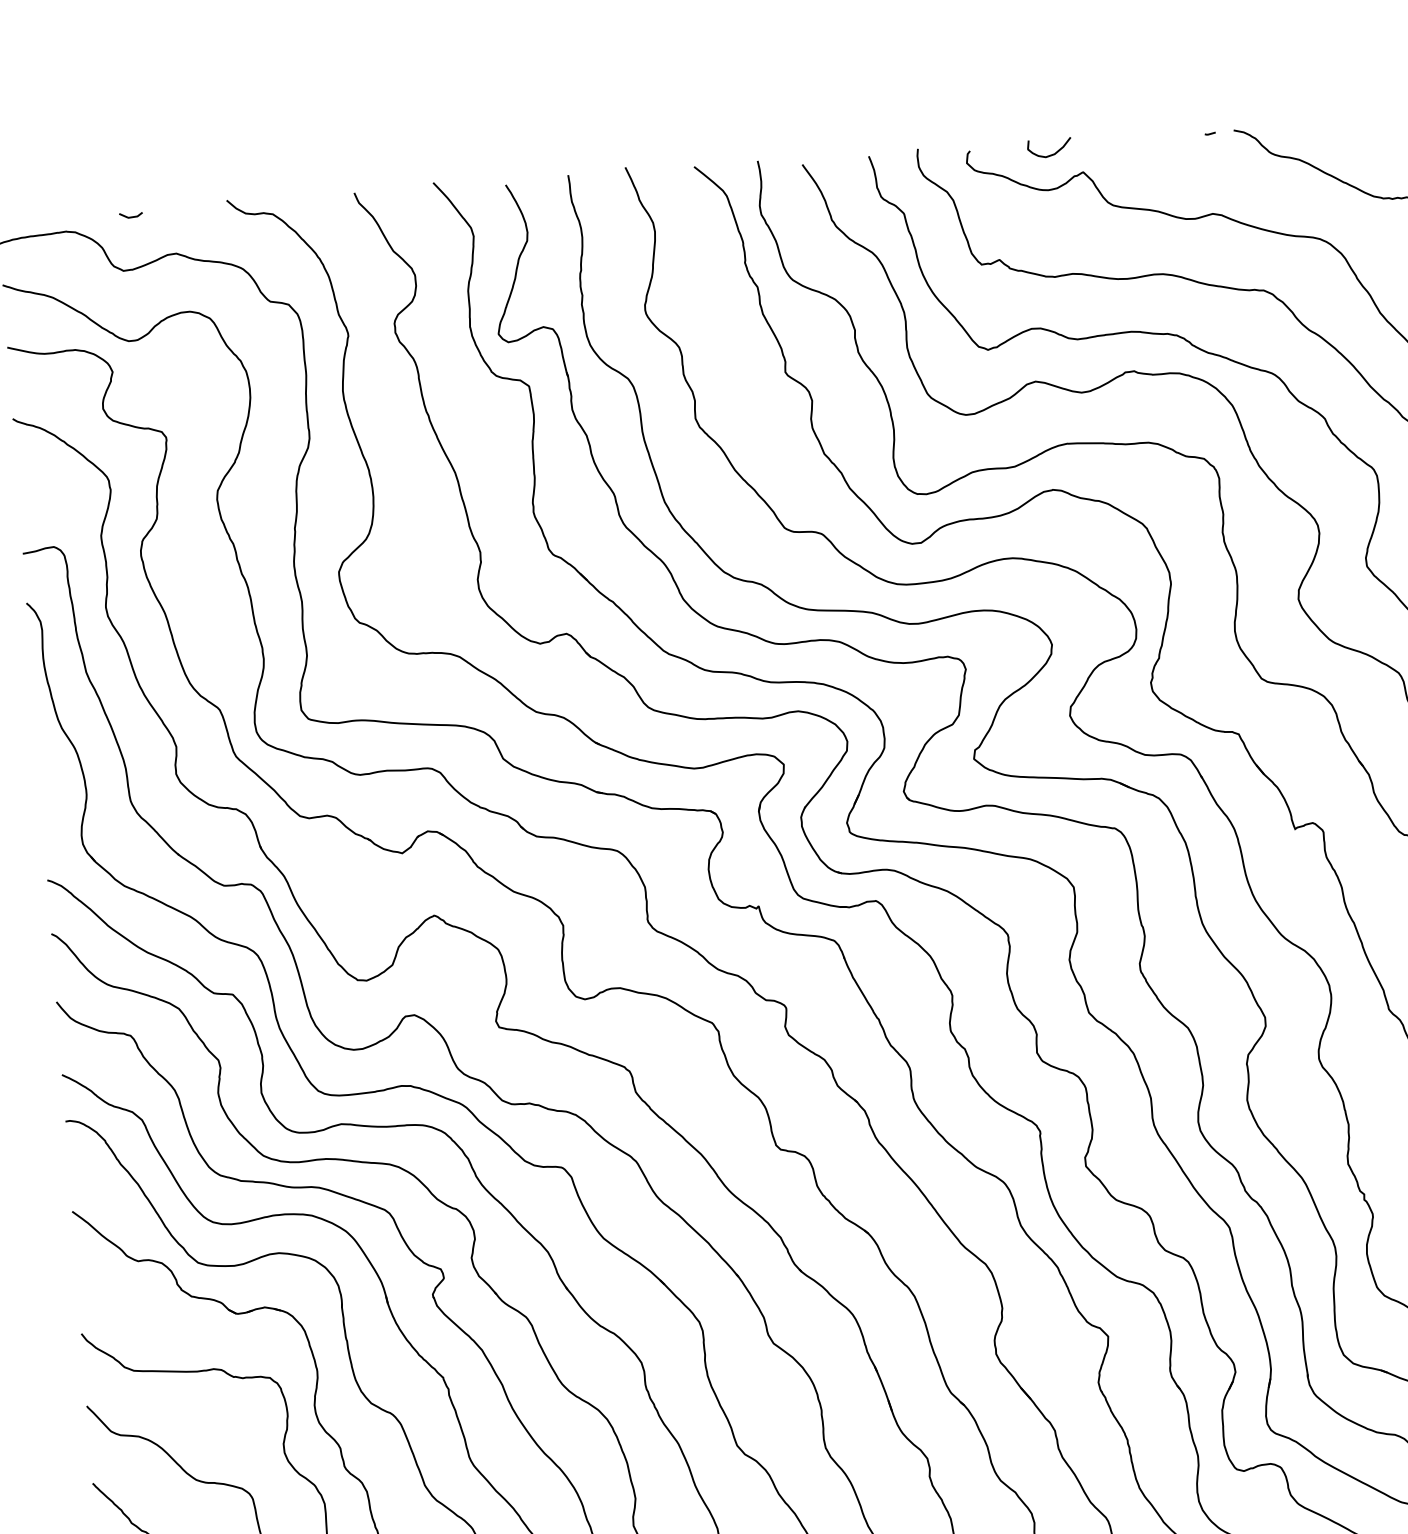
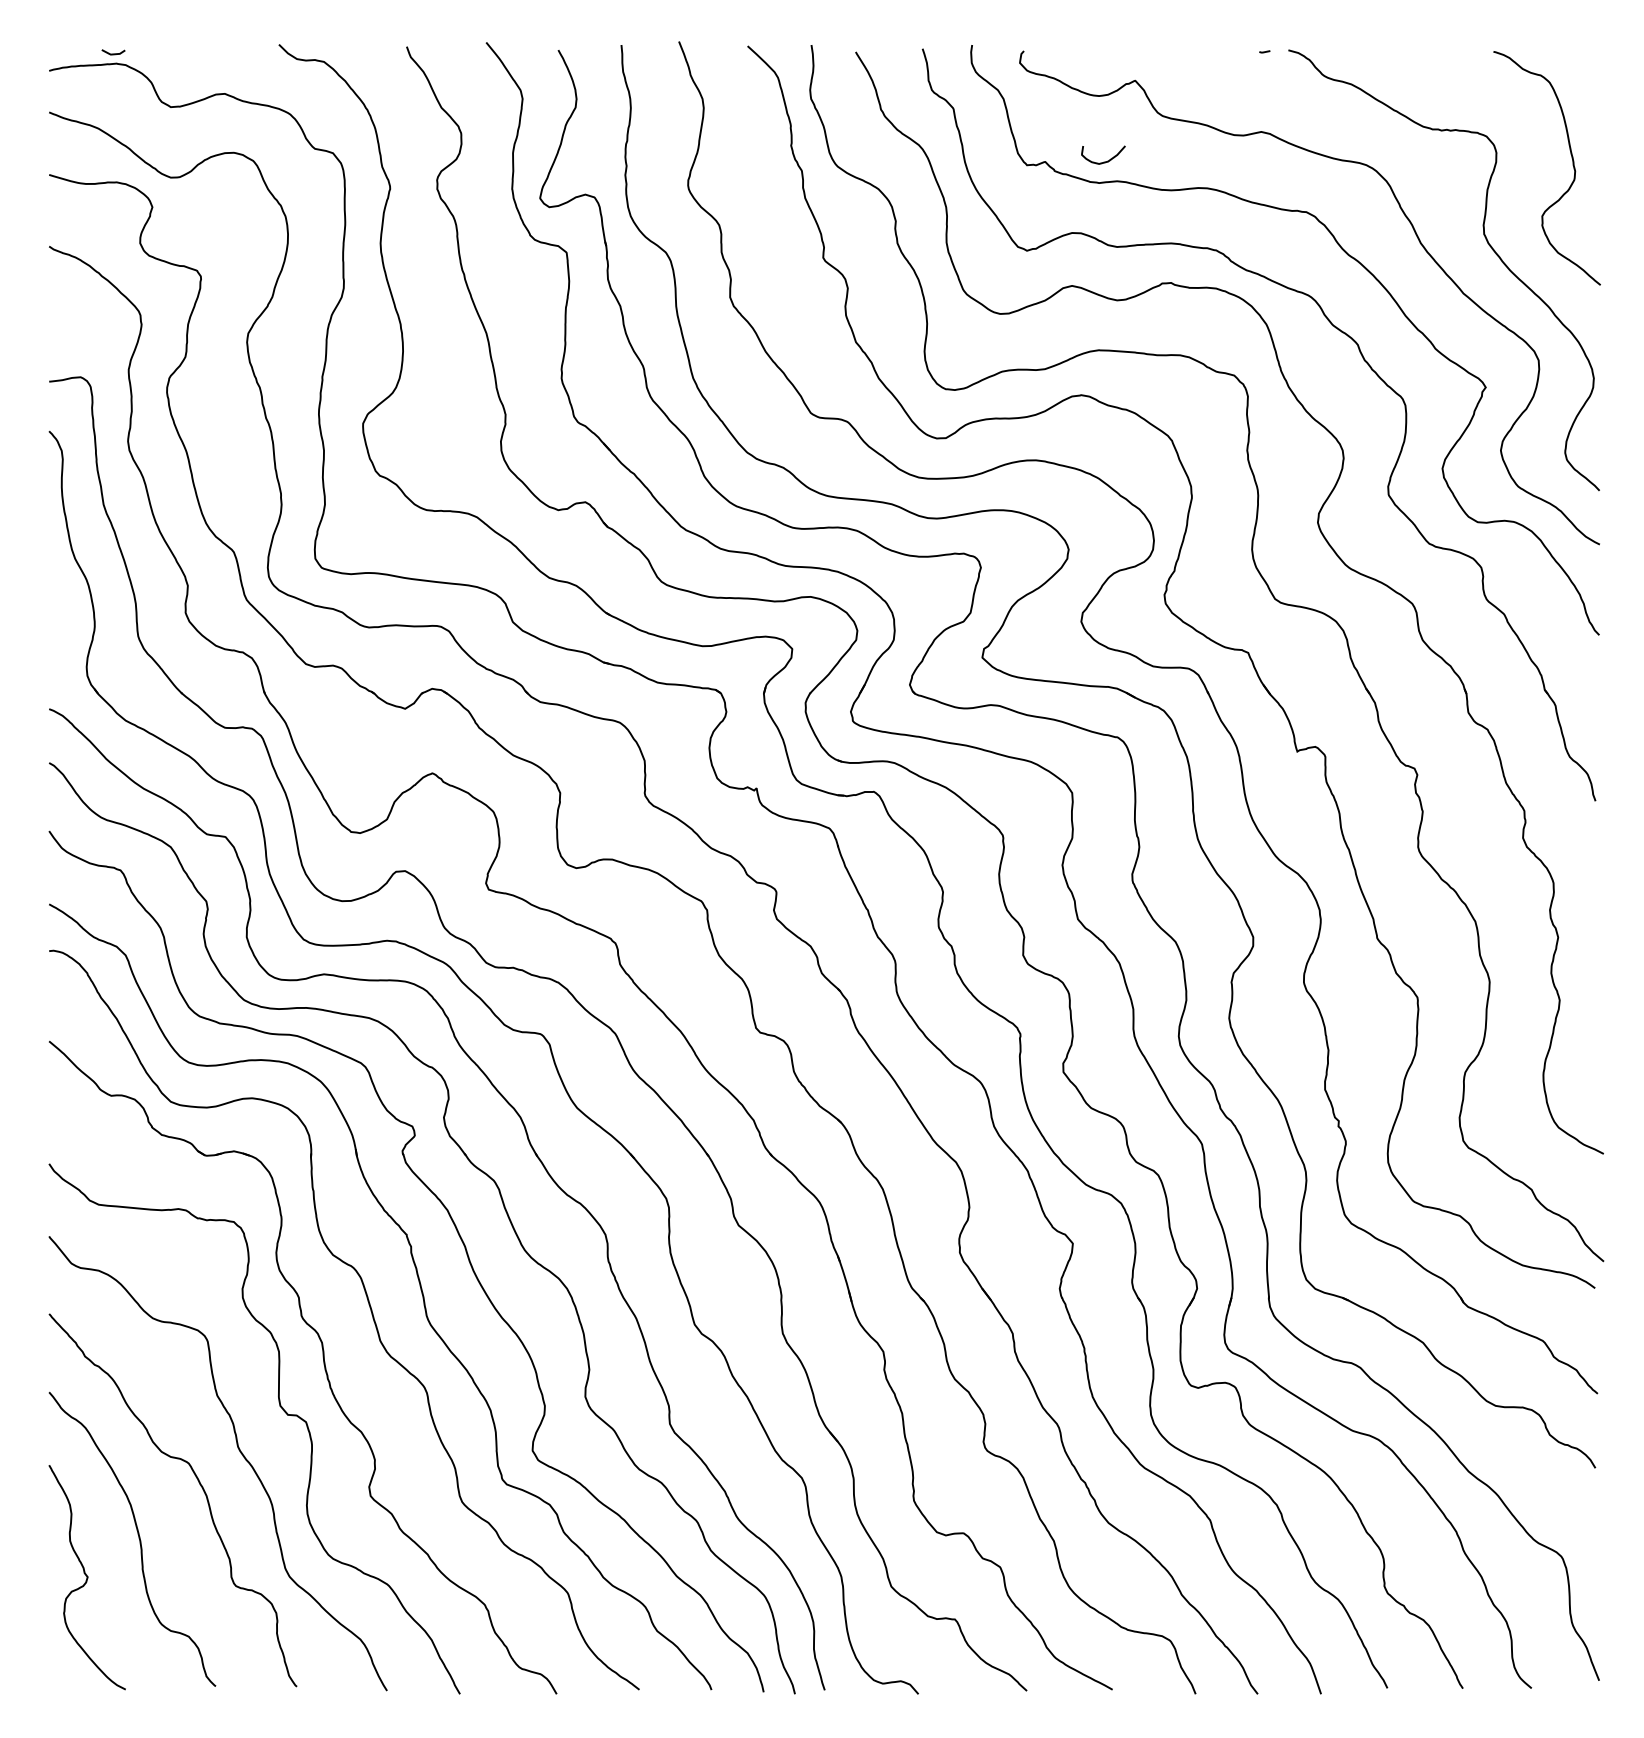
curve: (1050, 154) -> (1103, 161), moved
line: (131, 216) -> (113, 53), moved

